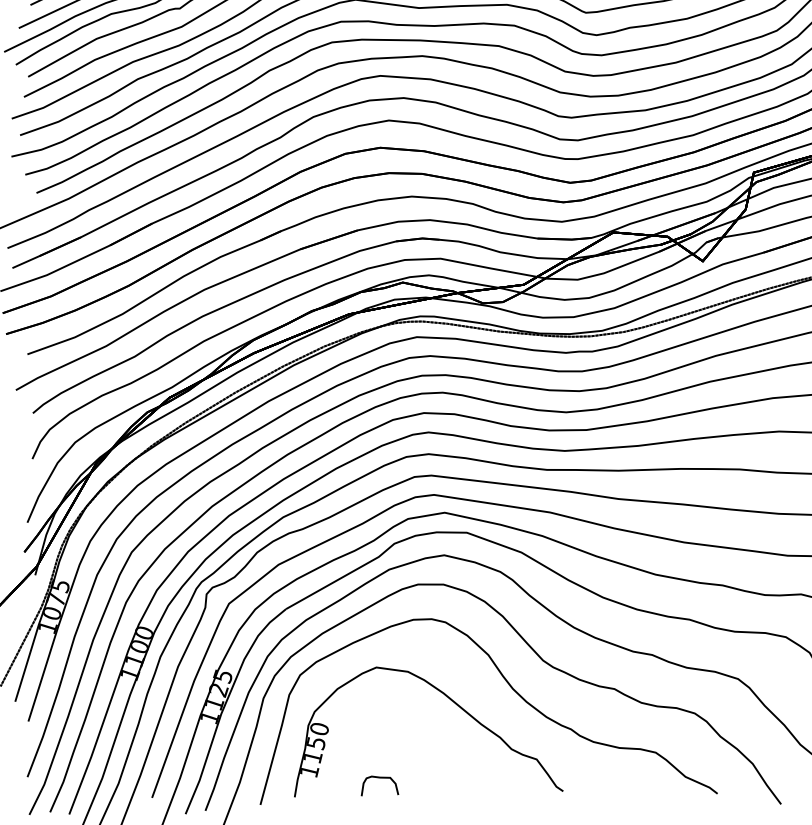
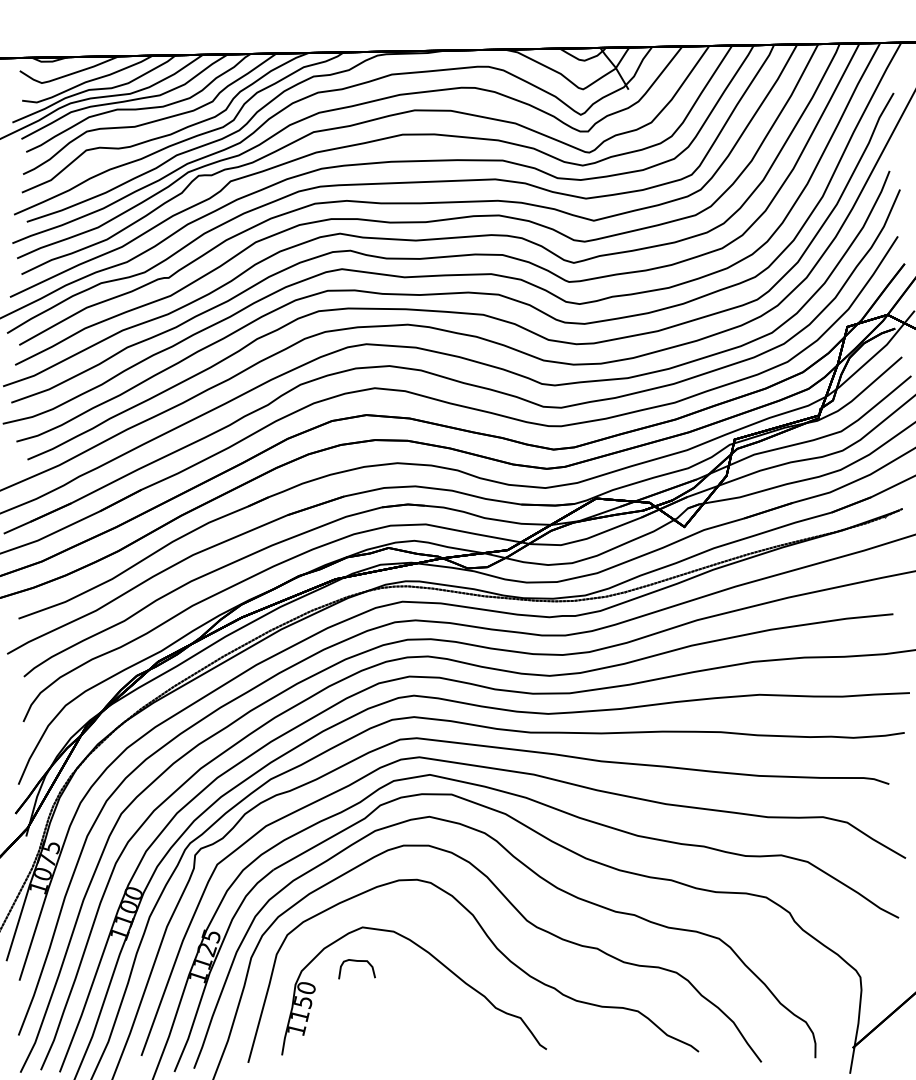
curve: (379, 778) -> (356, 961), moved

